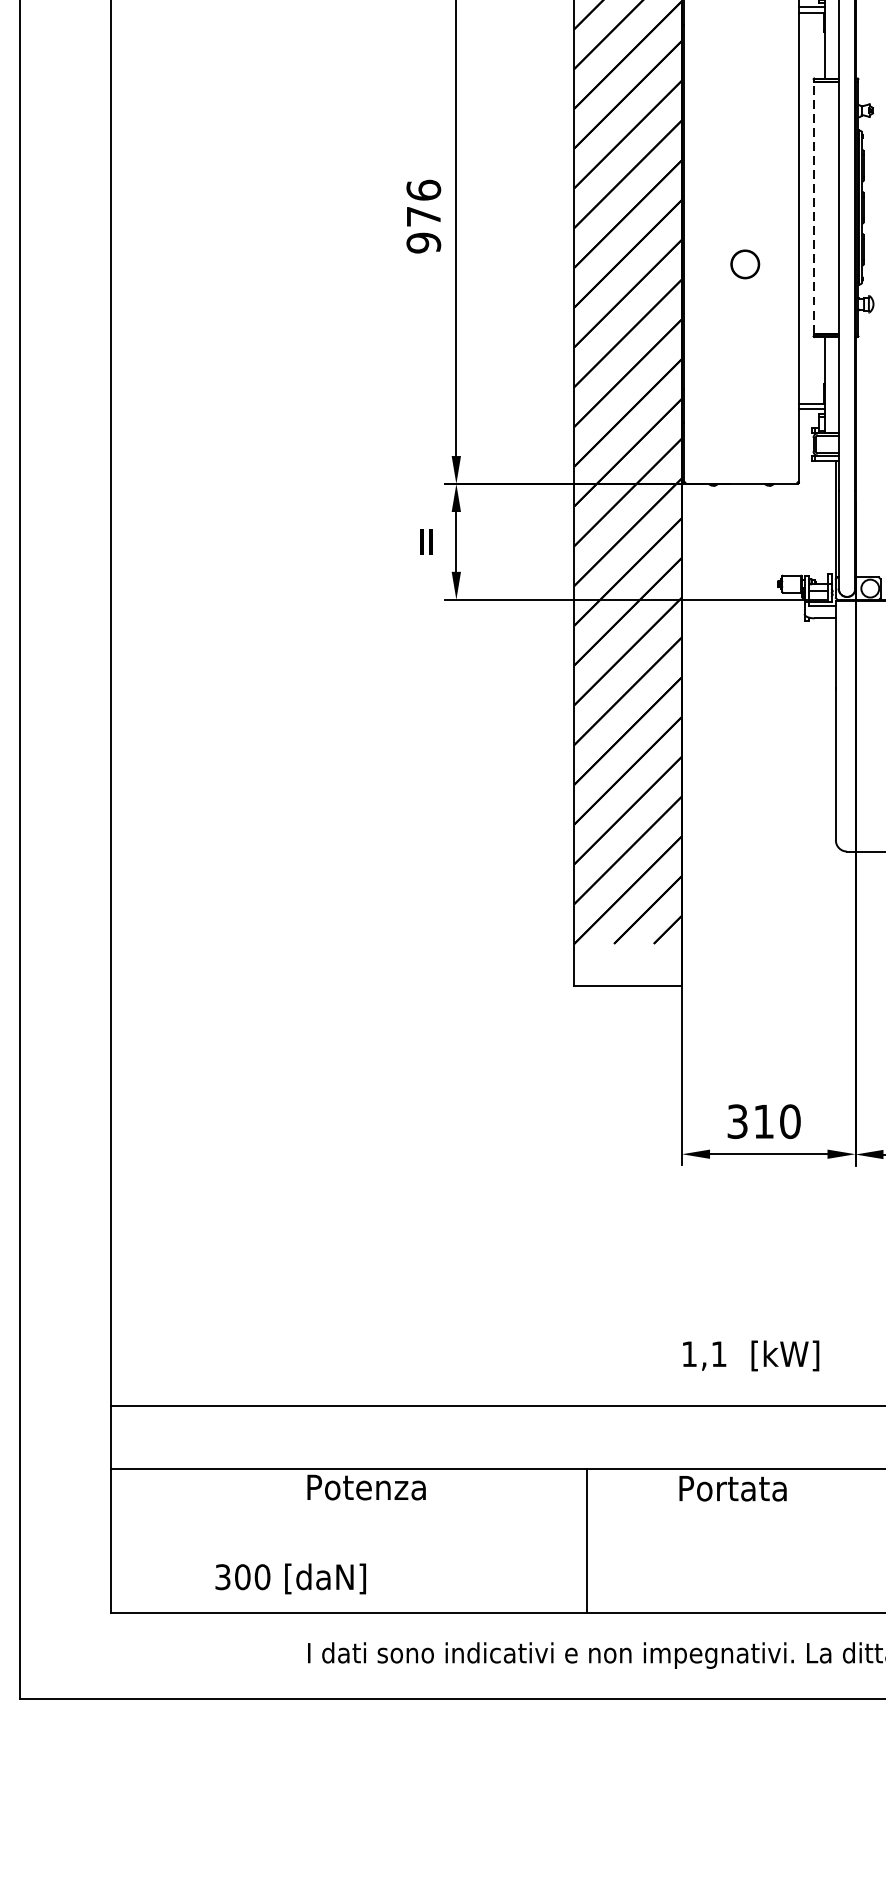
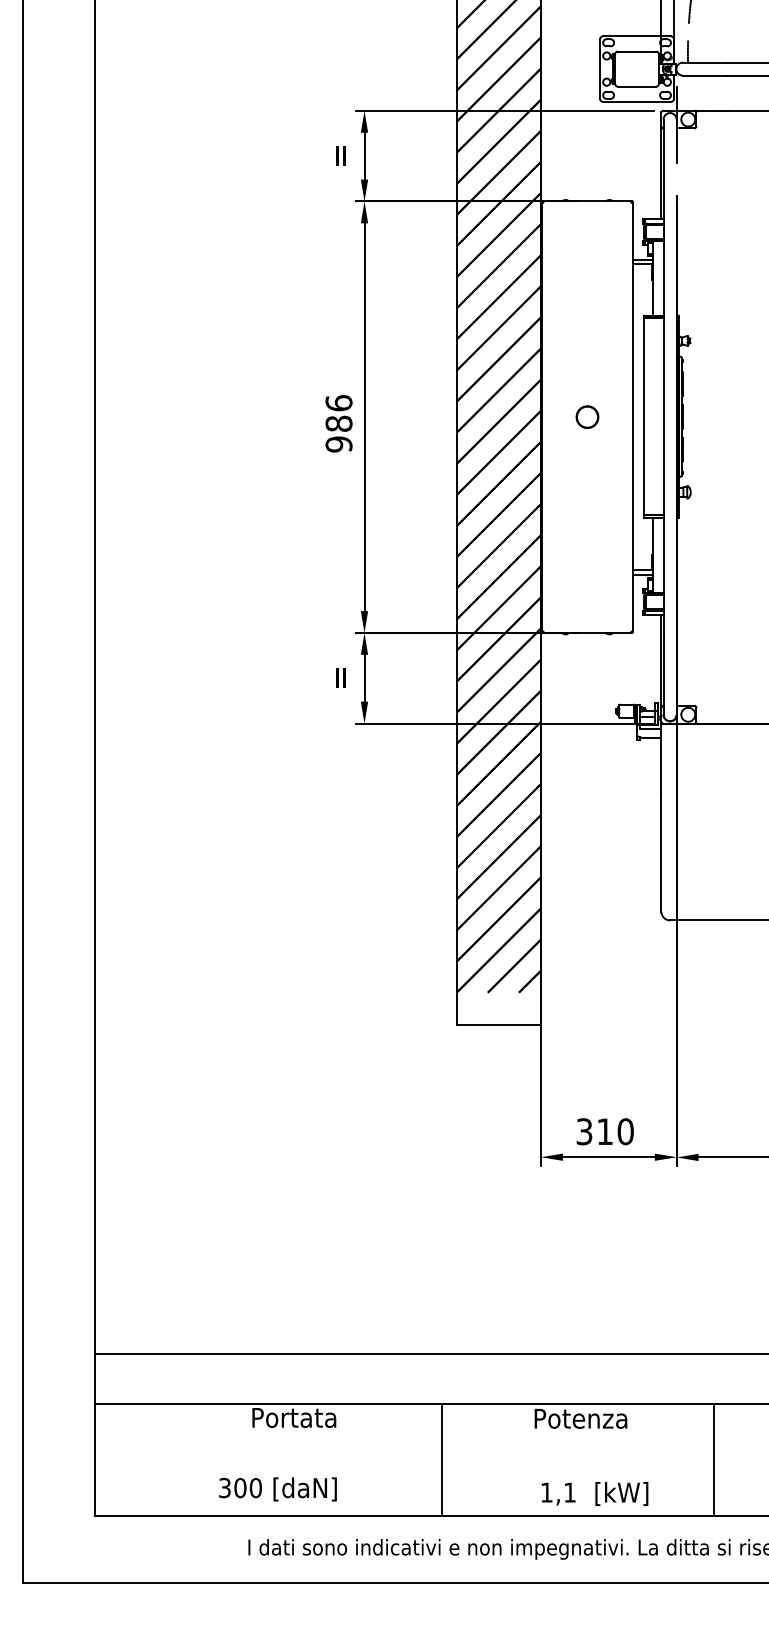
line: (813, 207) -> (643, 416), dashed -> solid
text: (423, 216) -> (338, 423), 976 -> 986
part: (745, 263) -> (587, 416), moved
text: (750, 1355) -> (594, 1493), moved
text: (366, 1486) -> (294, 1417), Potenza -> Portata
text: (732, 1488) -> (580, 1418), Portata -> Potenza
line: (586, 1540) -> (441, 1459), moved
text: (290, 1579) -> (277, 1489), moved

